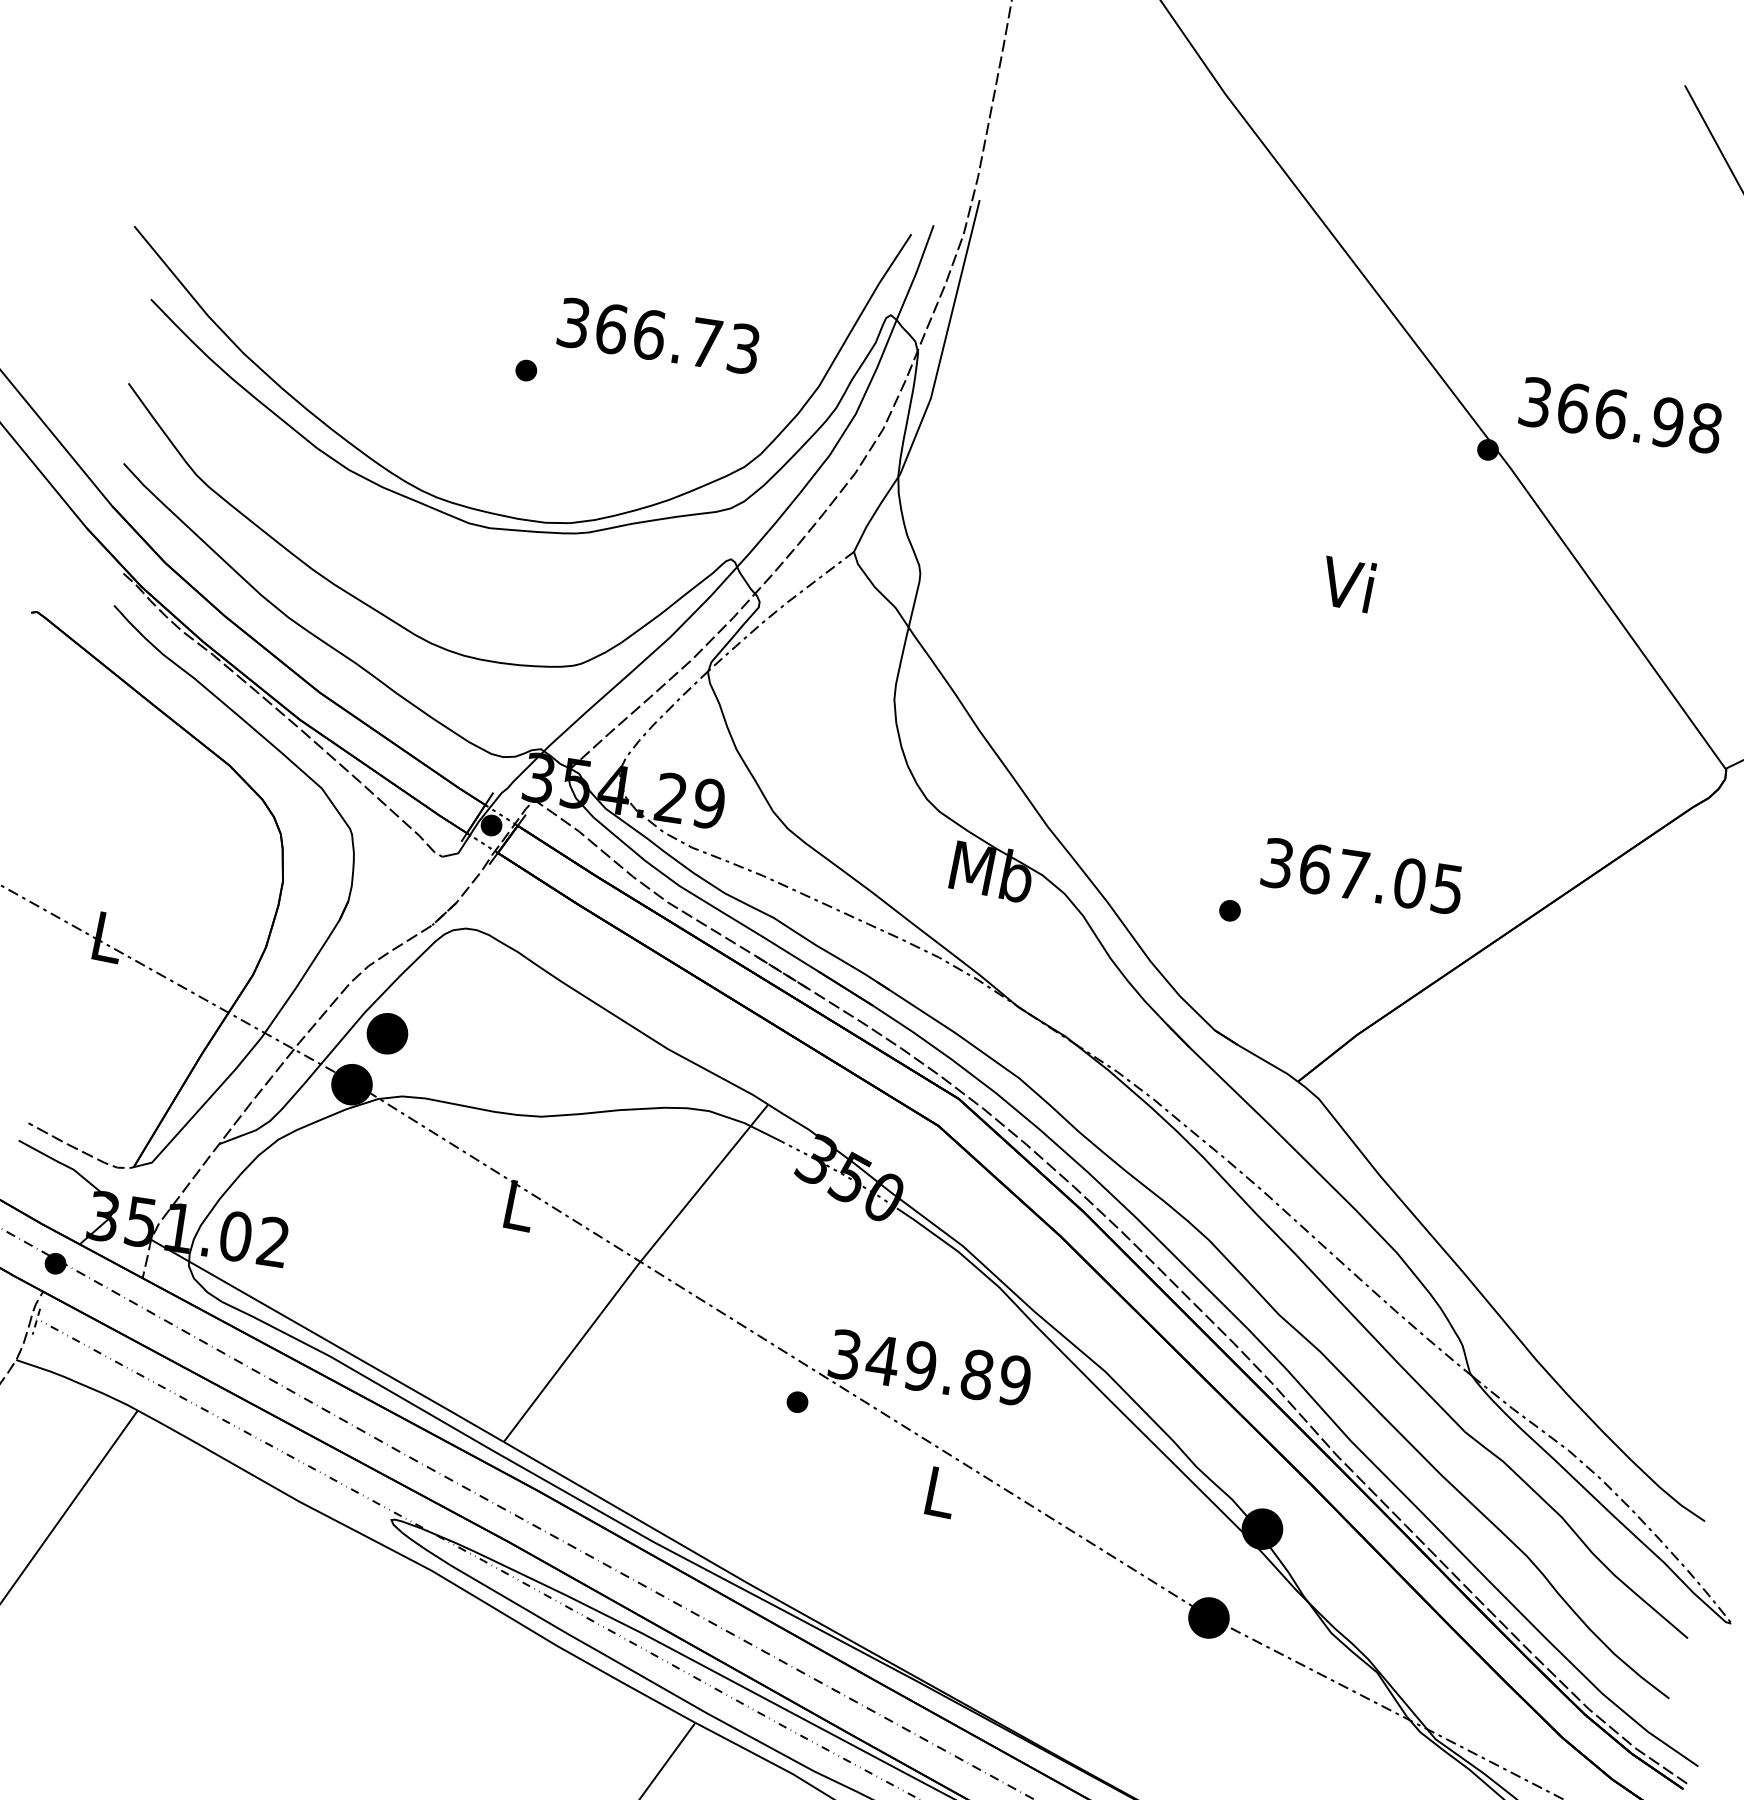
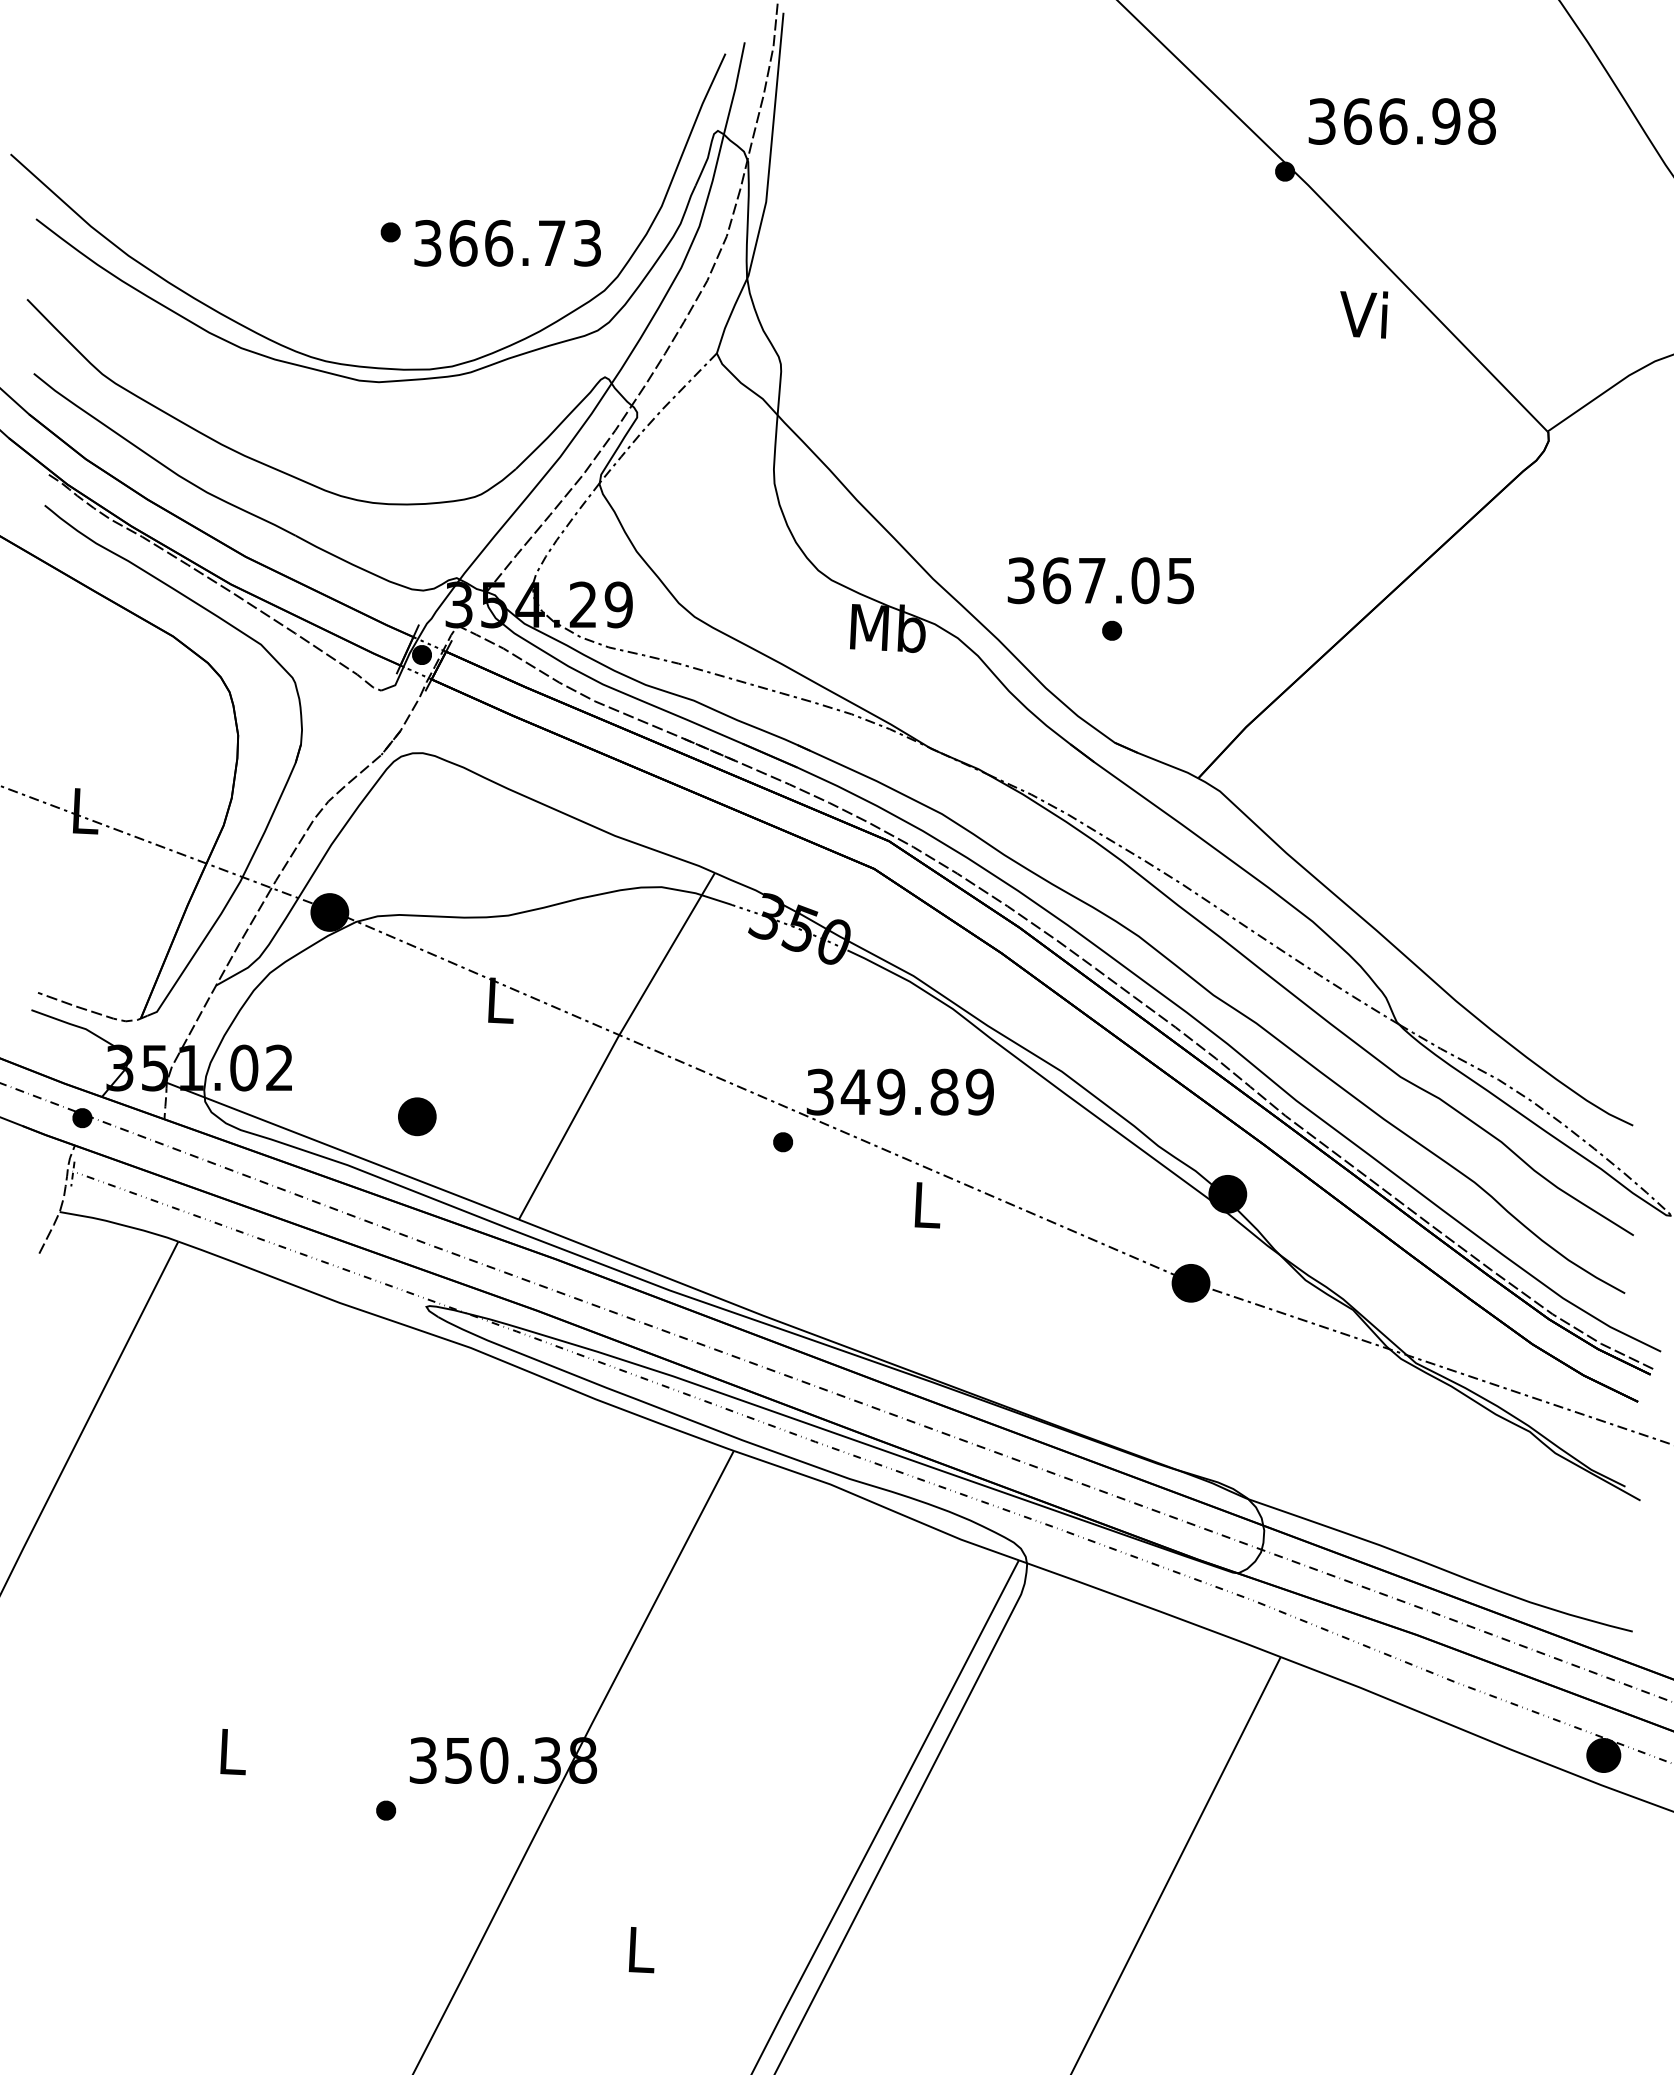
text: (658, 336) -> (507, 243), moved
text: (1348, 584) -> (1364, 314), moved
text: (1361, 875) -> (1100, 580), moved
part: (387, 1033) -> (417, 1116), moved

